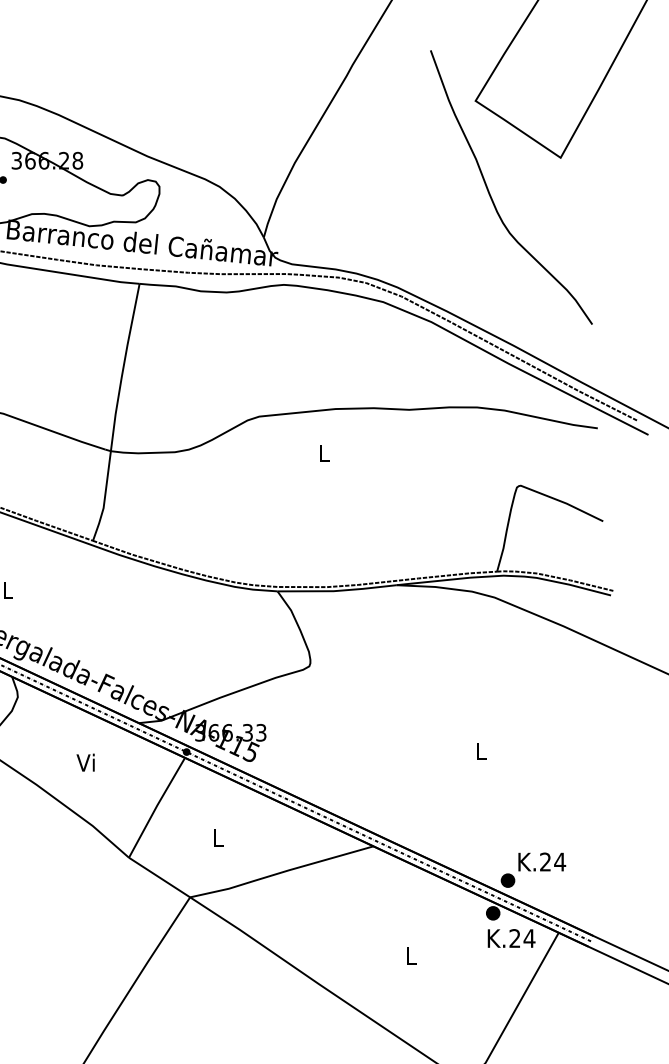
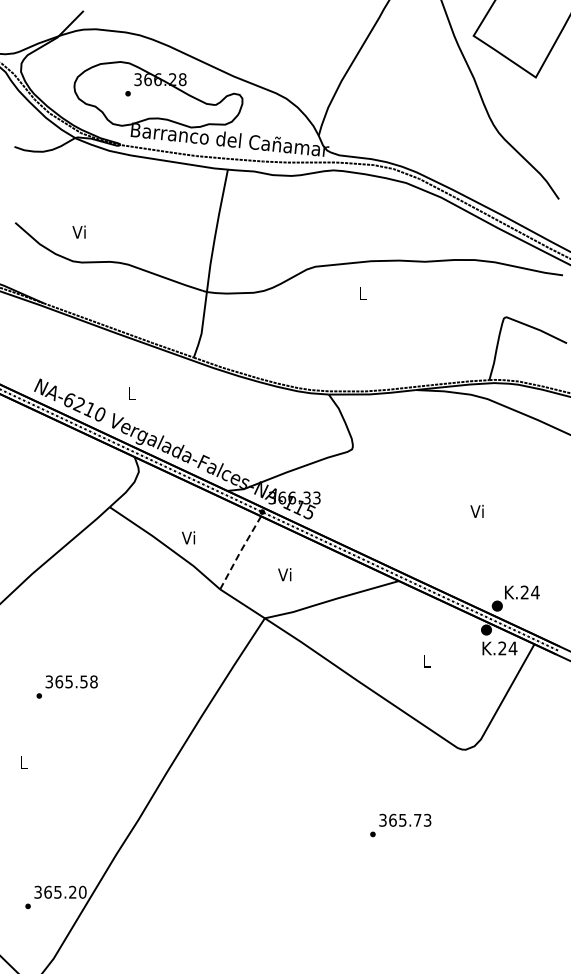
text: (479, 749) -> (476, 510), L -> Vi
text: (85, 762) -> (188, 537), moved
line: (156, 807) -> (240, 552), solid -> dashed
text: (216, 837) -> (284, 574), L -> Vi

